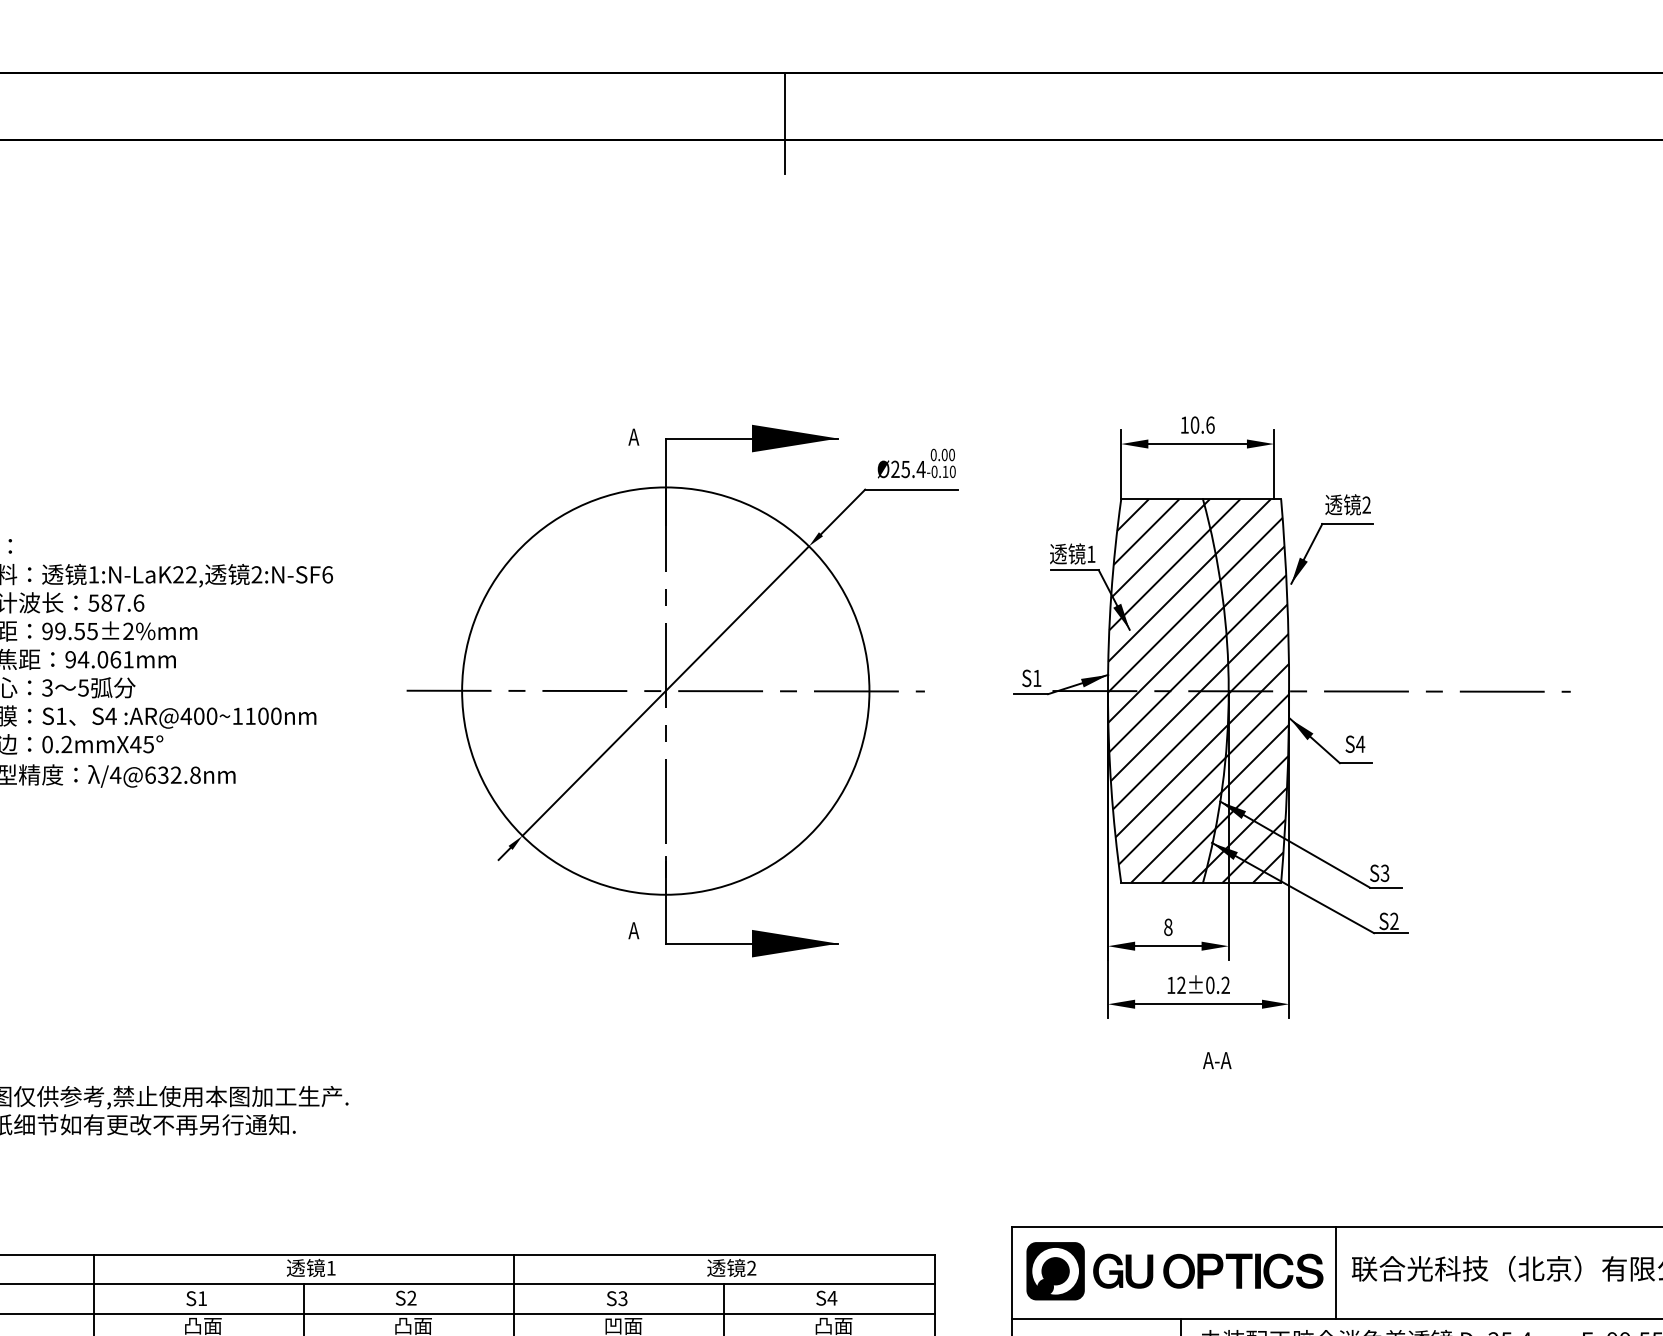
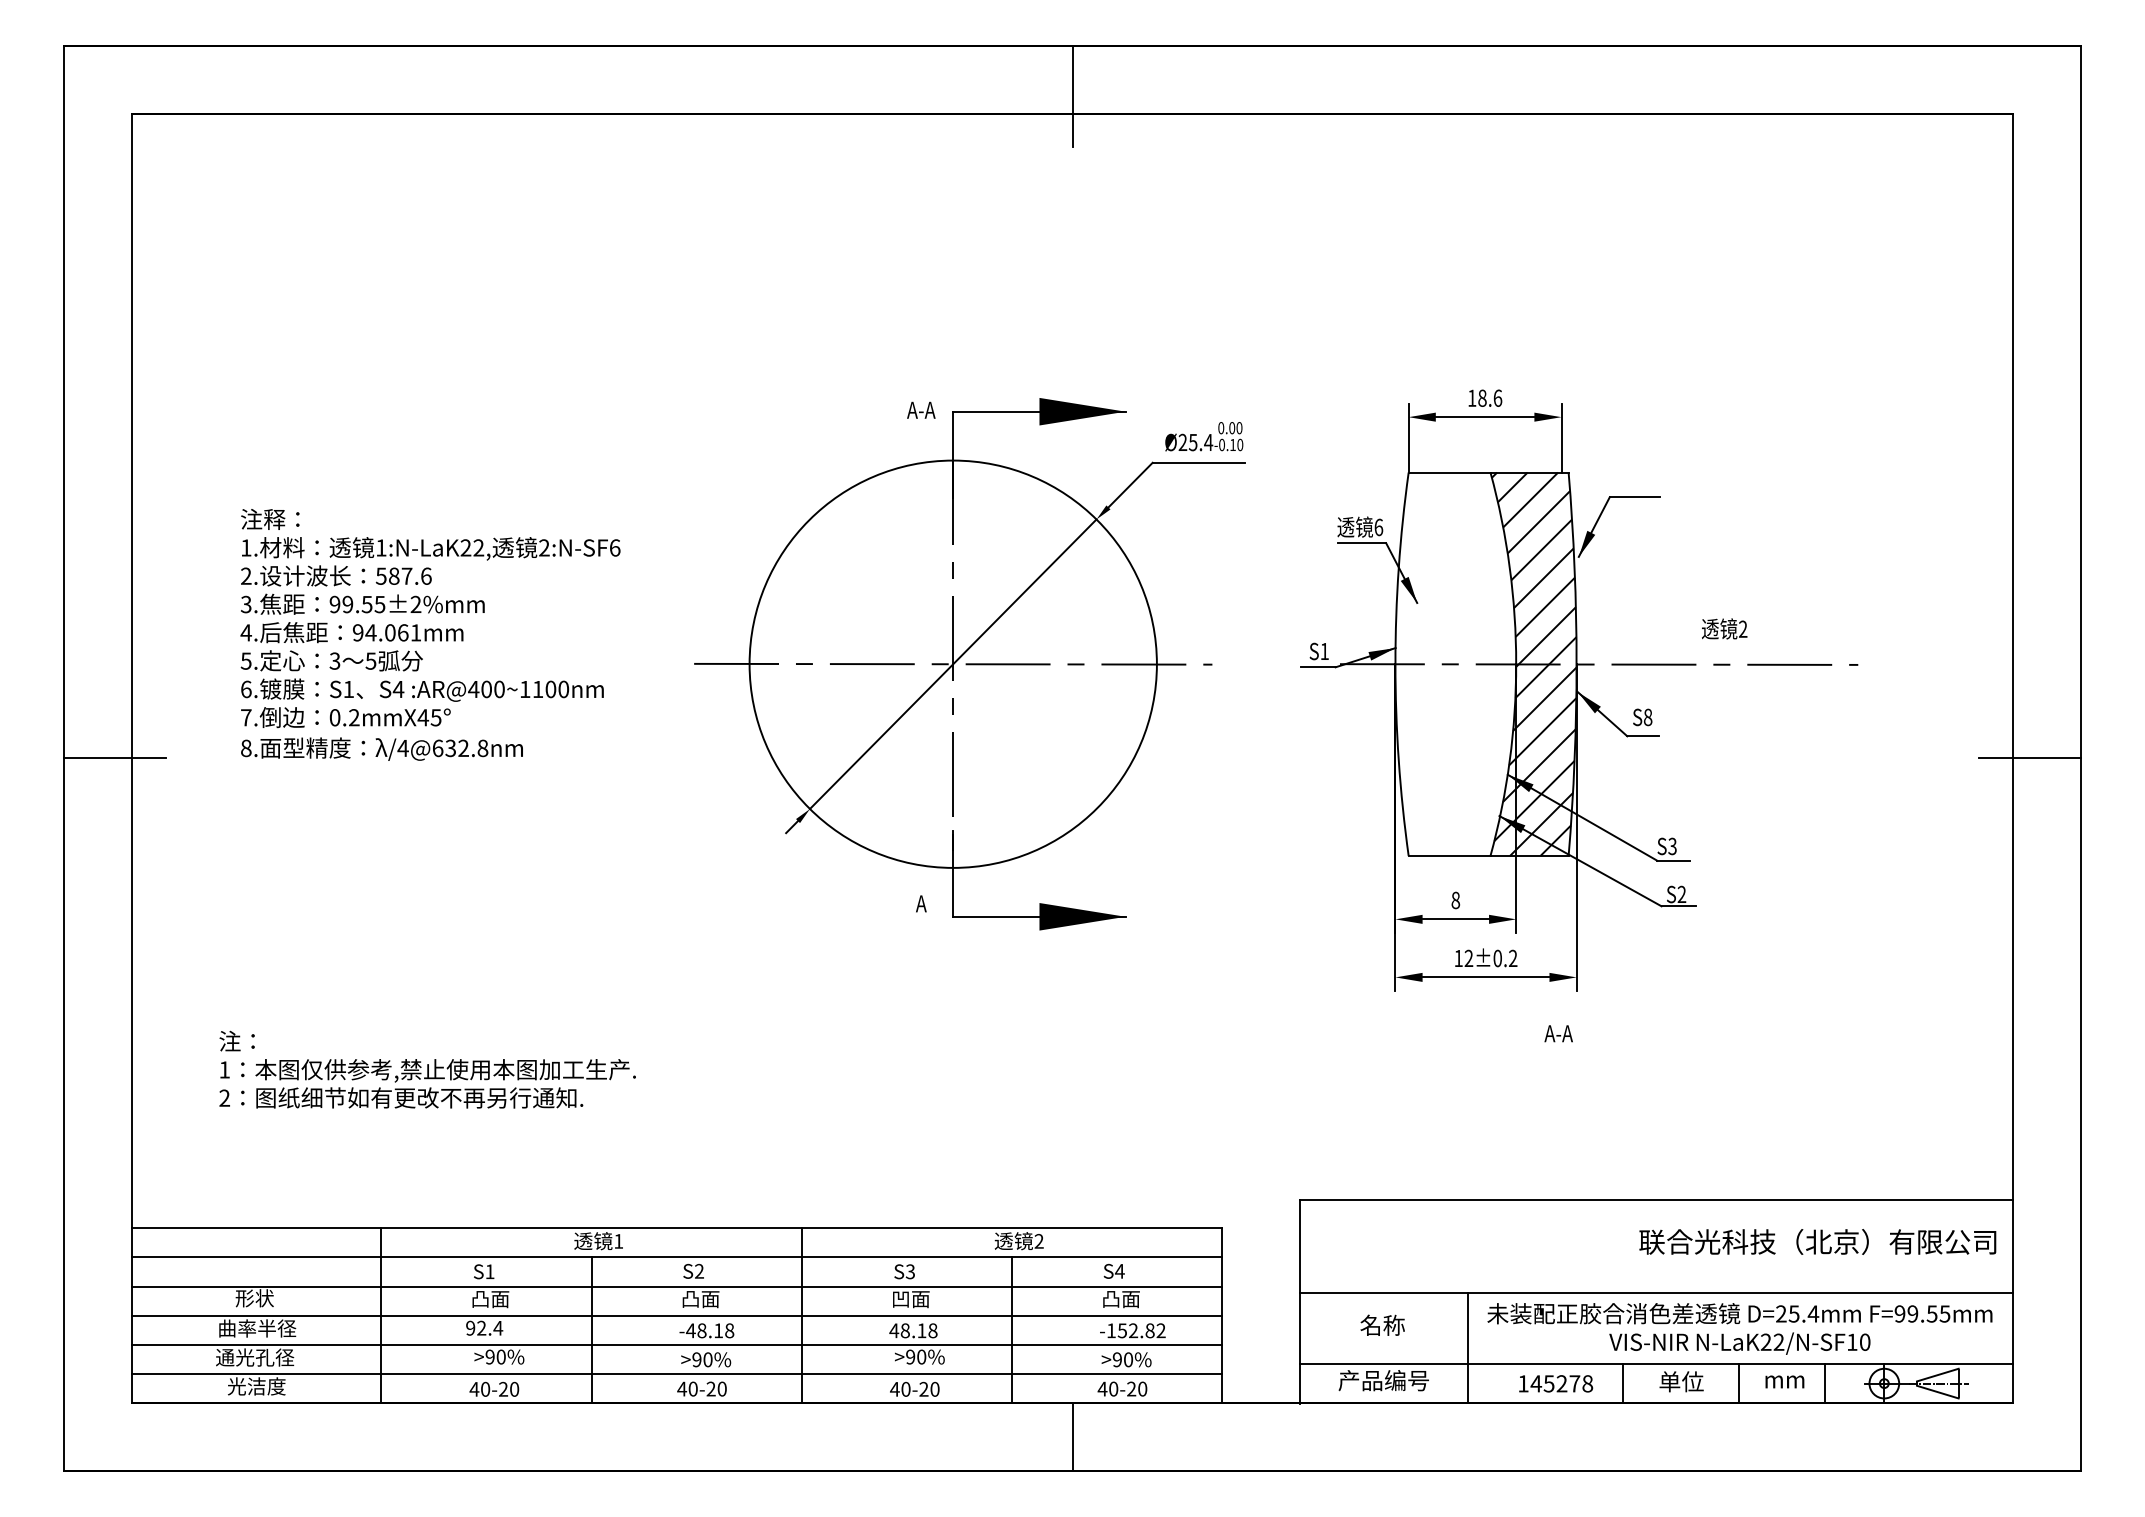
text: (1195, 425) -> (1482, 398), 10.6 -> 18.6
text: (634, 436) -> (921, 409), A -> A-A
text: (1348, 504) -> (1724, 628), moved
text: (1091, 554) -> (1378, 527), 1 -> 6
hatch: (1168, 690) -> (1455, 663), removed
text: (1360, 744) -> (1647, 717), S4 -> S8
text: (1217, 1060) -> (1558, 1033), moved
part: (1175, 1271) -> (1462, 1244), removed
line: (1336, 1272) -> (1623, 1245), removed

